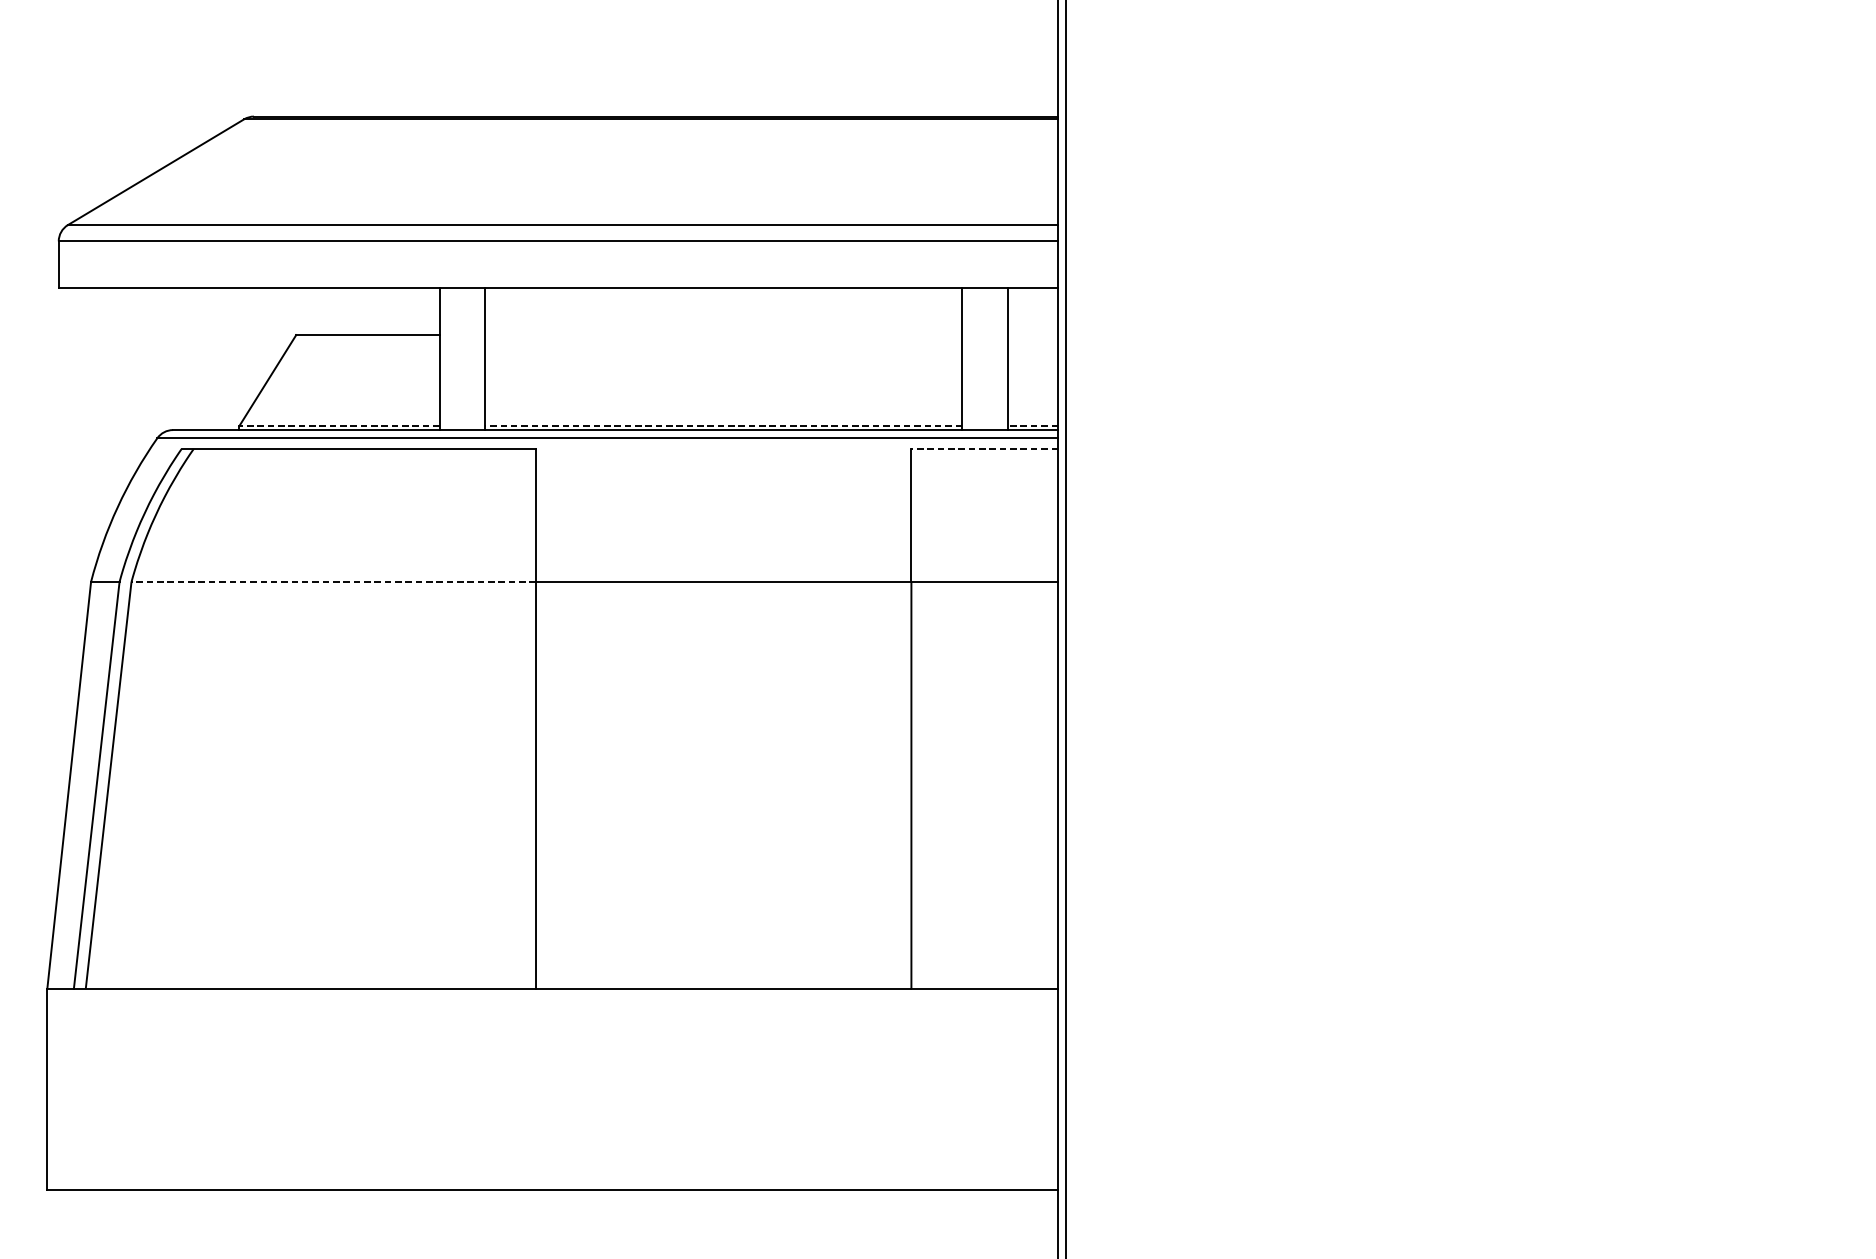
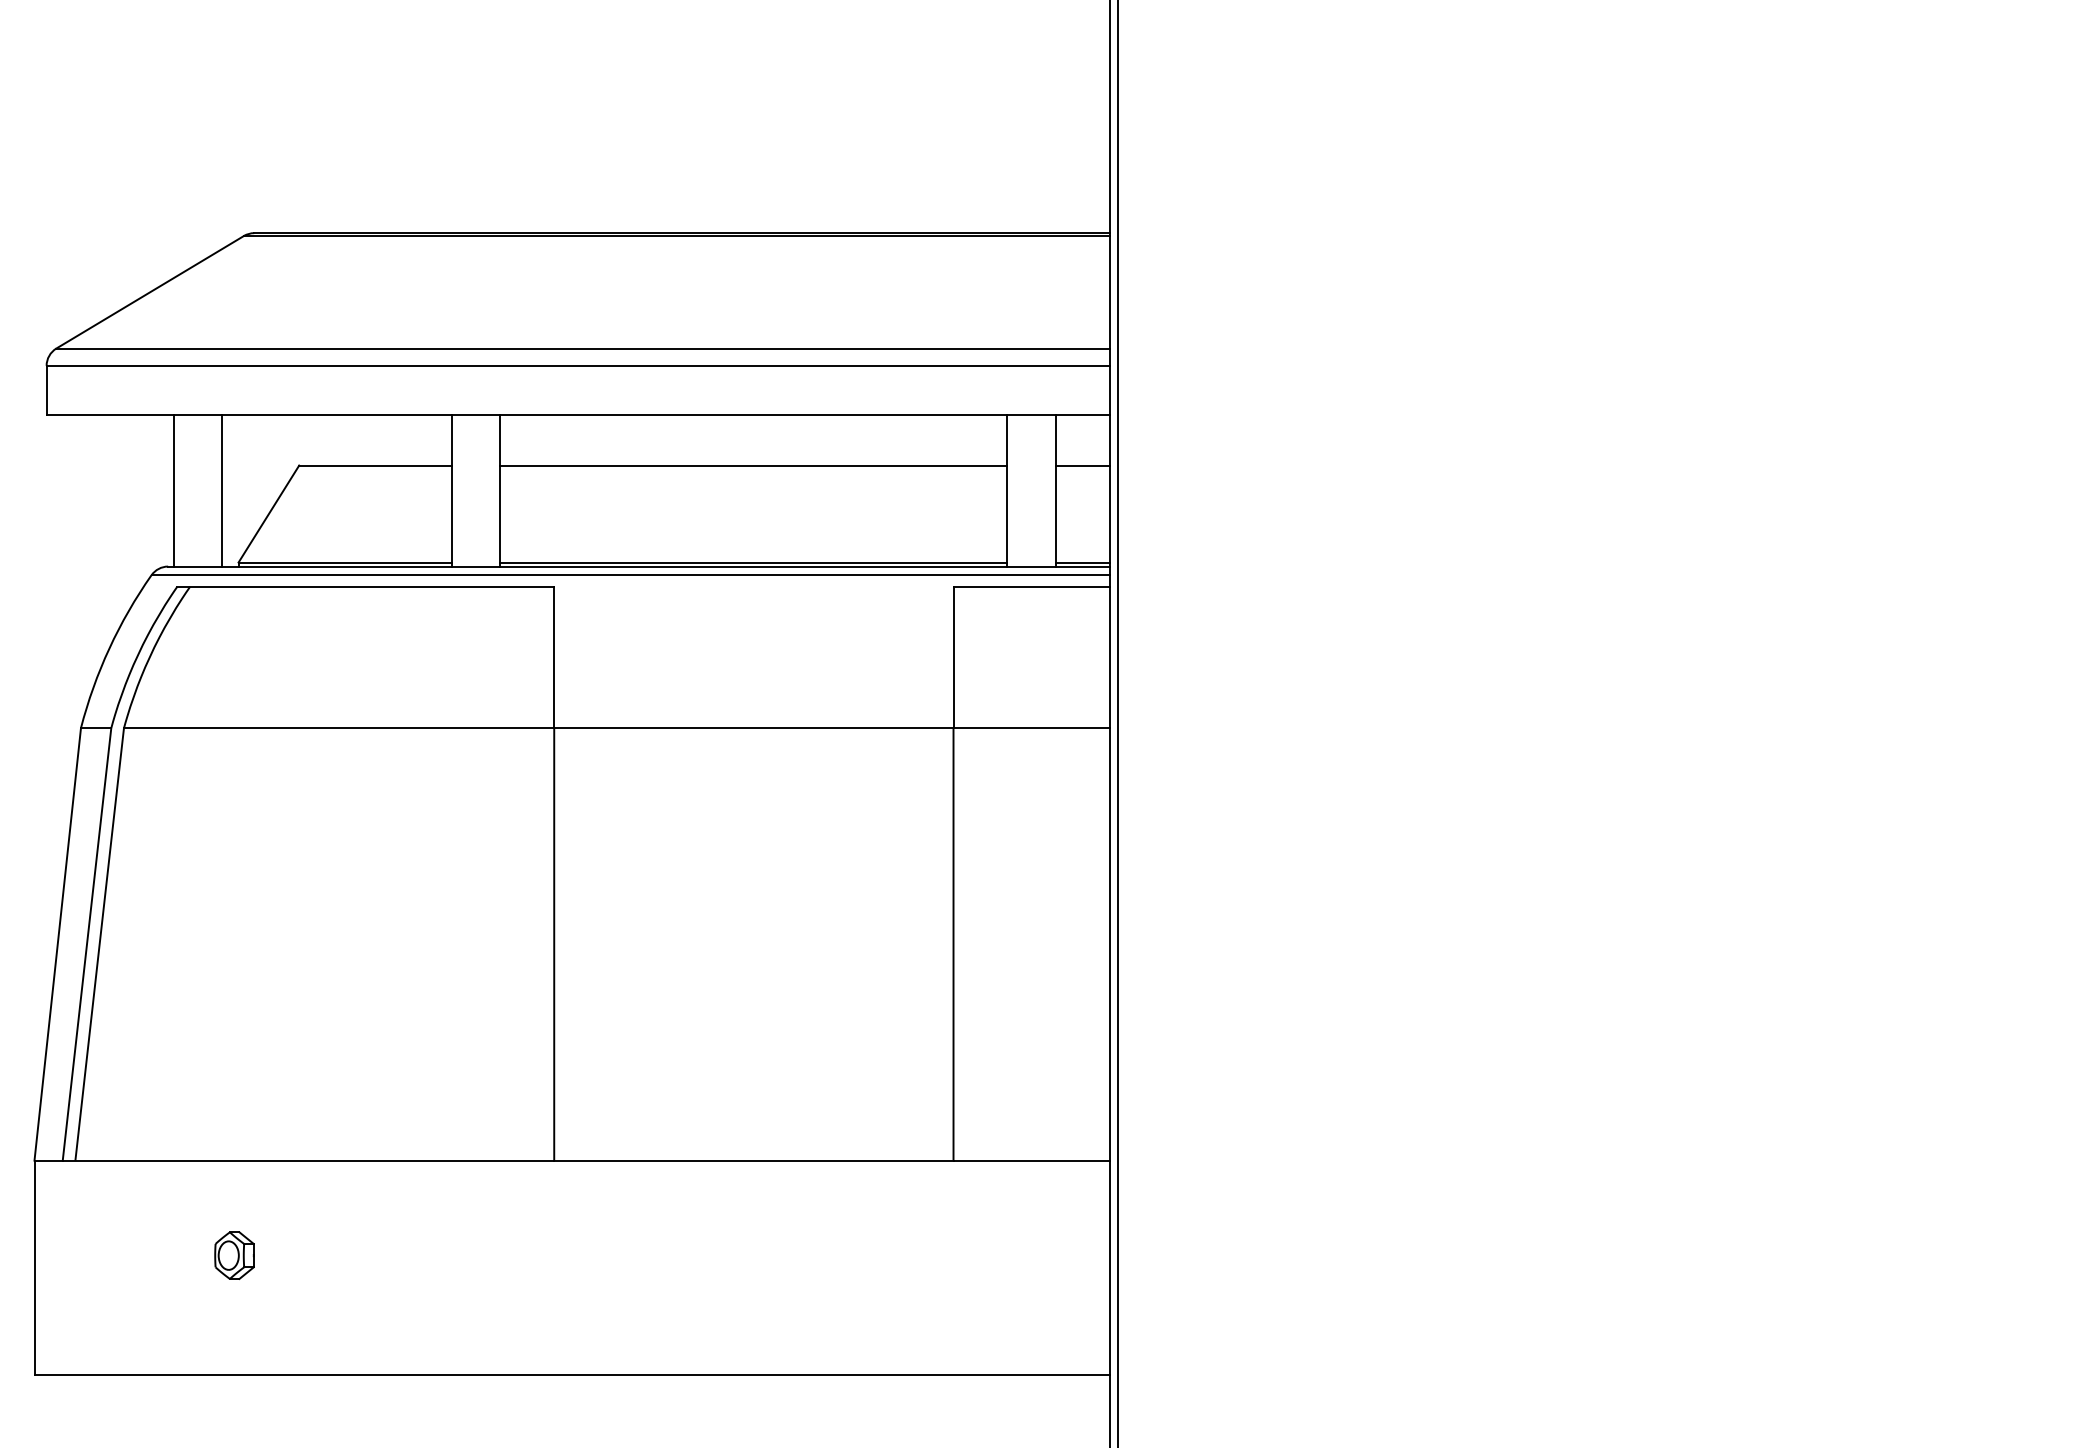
line: (723, 335) -> (753, 465), added
line: (1032, 335) -> (1082, 465), added
line: (178, 358) -> (173, 490), added
line: (224, 358) -> (222, 490), added
line: (339, 426) -> (345, 562), dashed -> solid
line: (723, 426) -> (753, 562), dashed -> solid
line: (1032, 426) -> (1082, 562), dashed -> solid
line: (984, 448) -> (1031, 586), dashed -> solid
line: (333, 582) -> (338, 728), dashed -> solid
part: (235, 1077) -> (234, 1255), added

